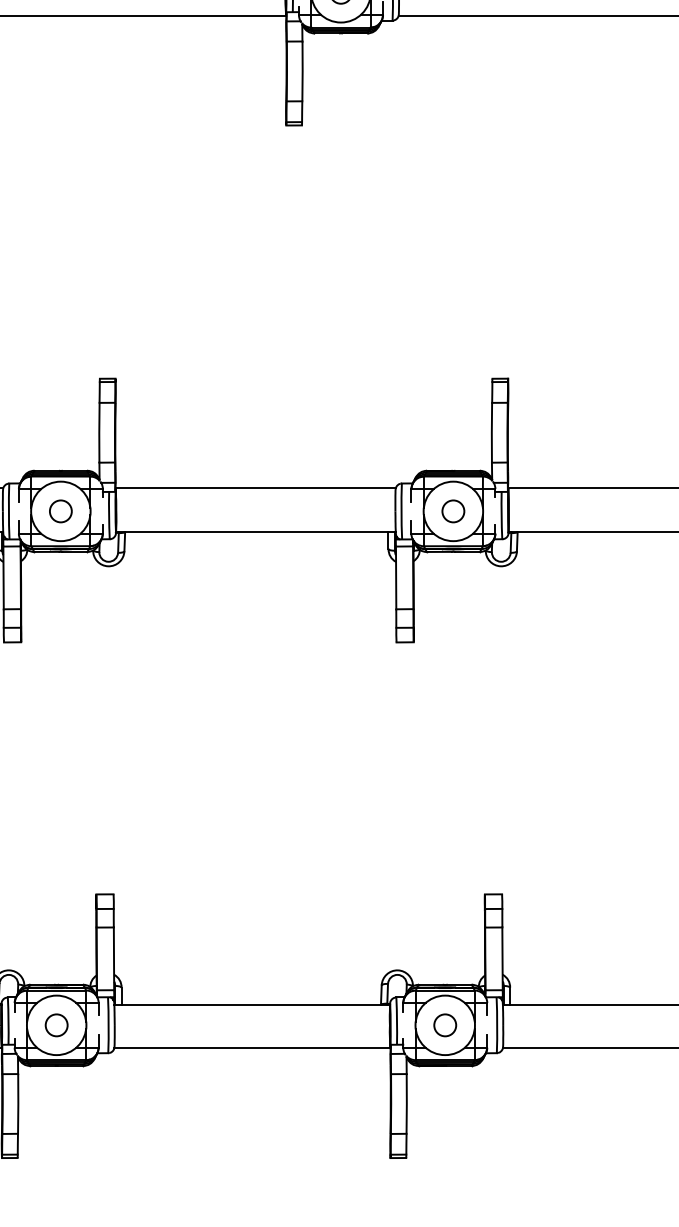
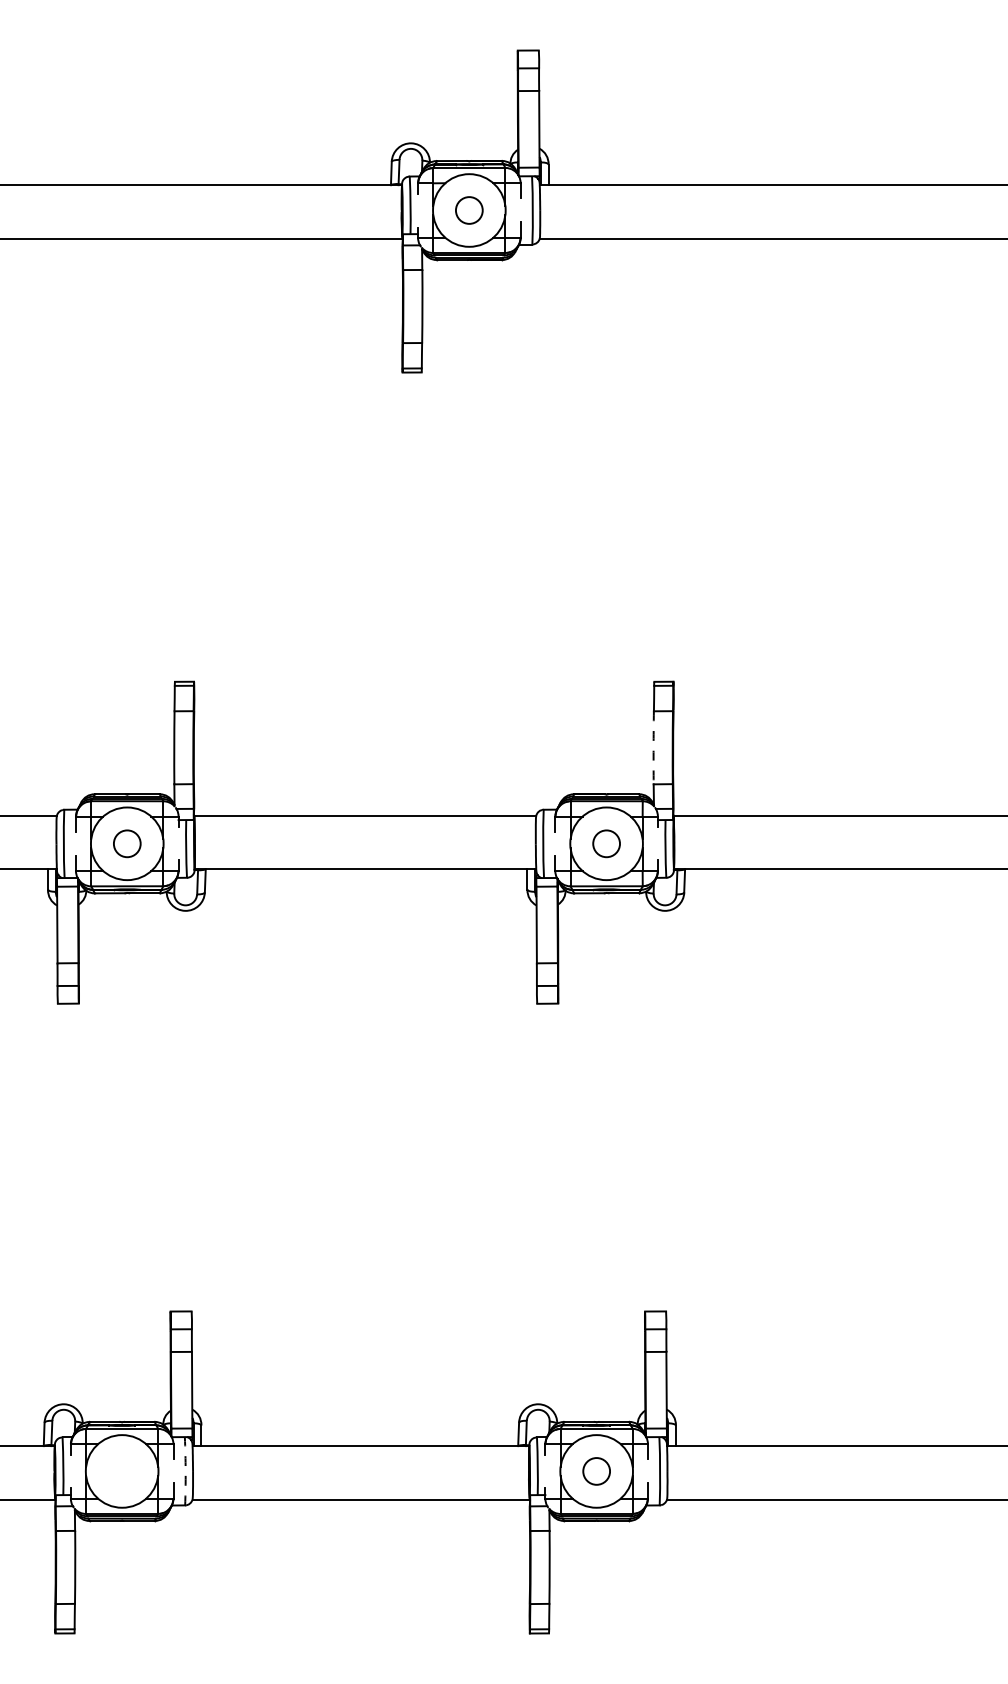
arc: (491, 432) -> (653, 747), solid -> dashed
circle: (56, 1025) -> (121, 1471), removed
arc: (108, 1025) -> (185, 1471), solid -> dashed

